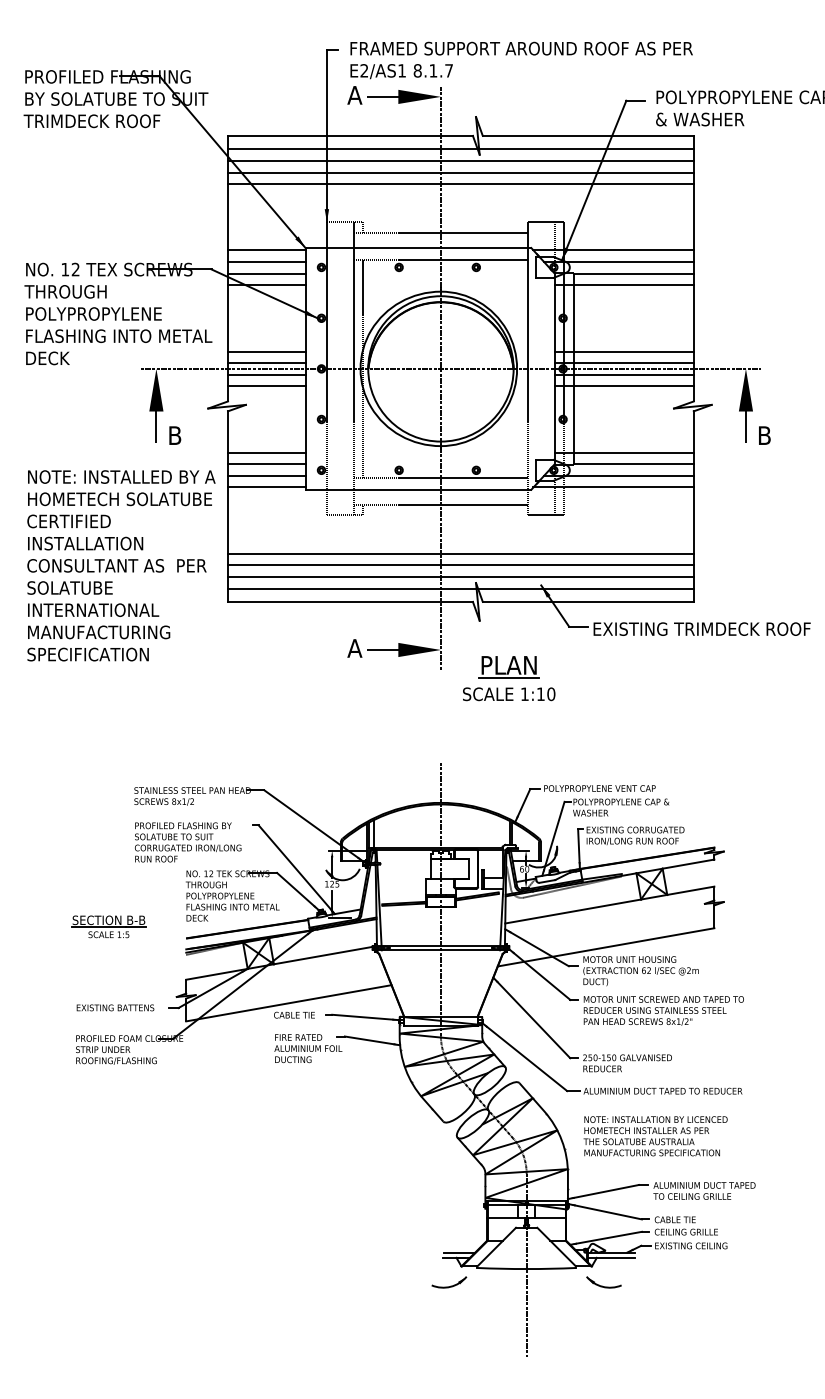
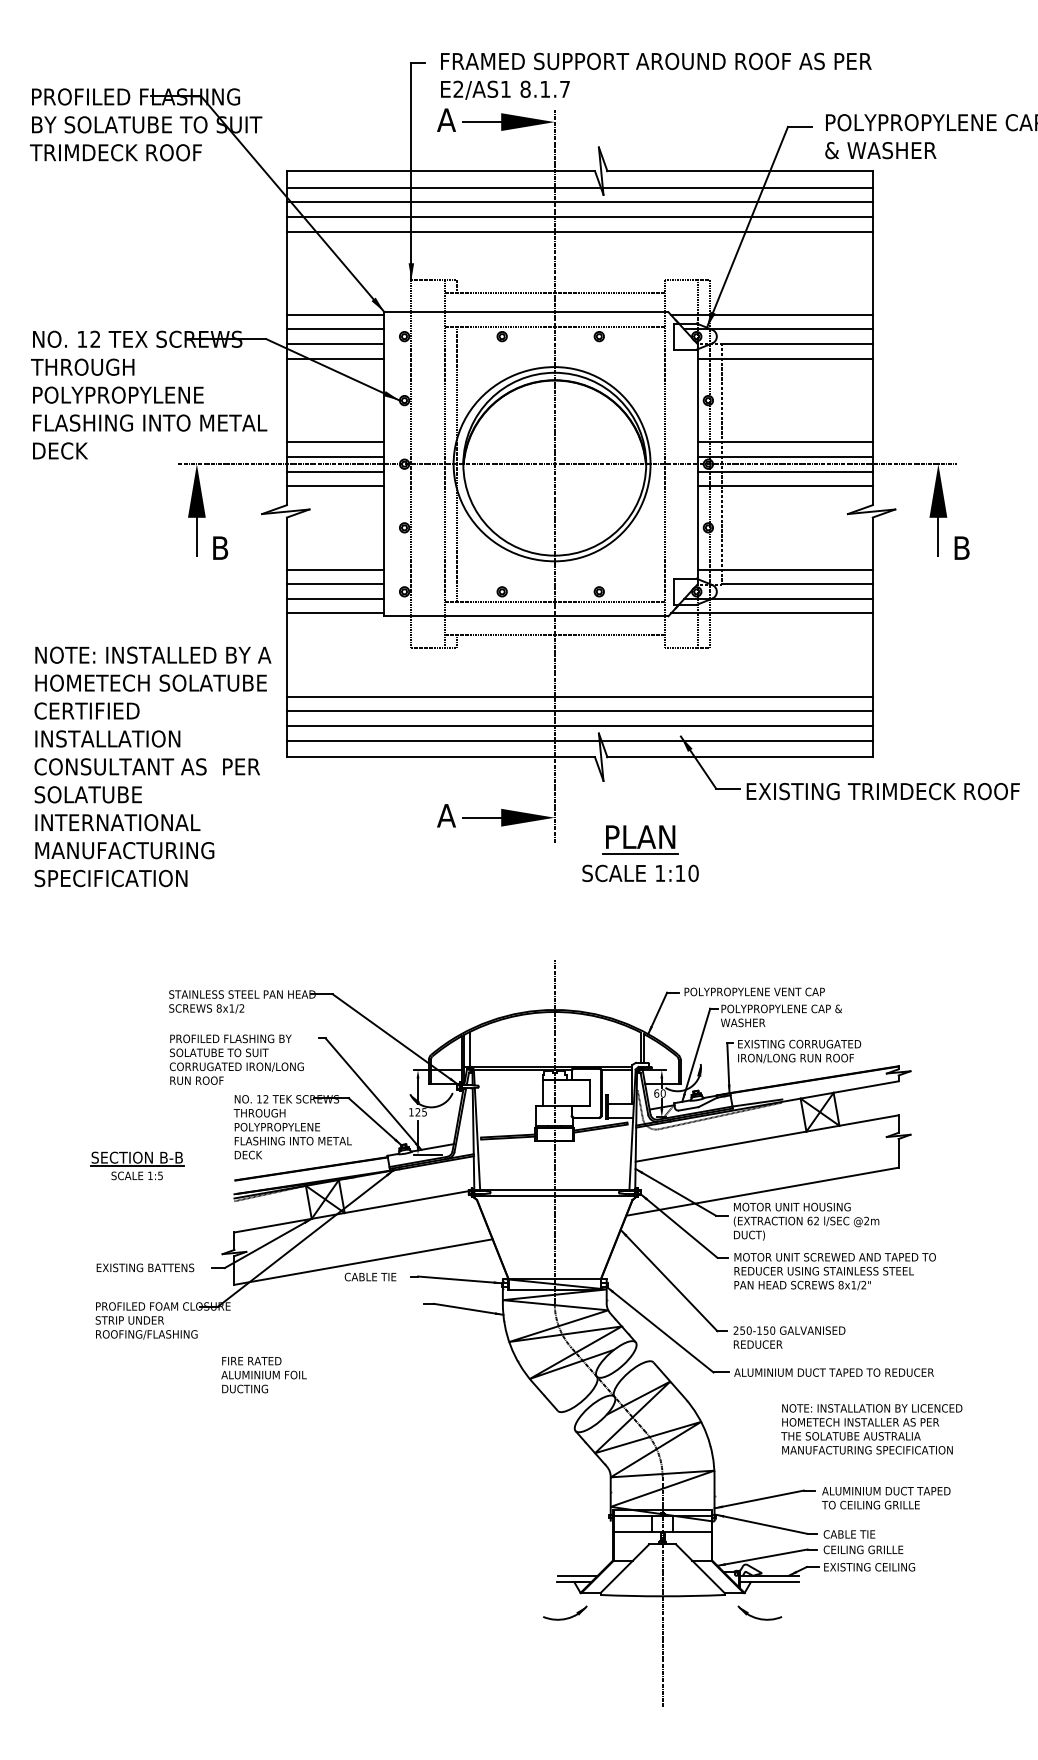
text: (121, 565) -> (152, 766), moved
text: (307, 1048) -> (263, 1375), moved
text: (655, 1136) -> (871, 1429), moved

